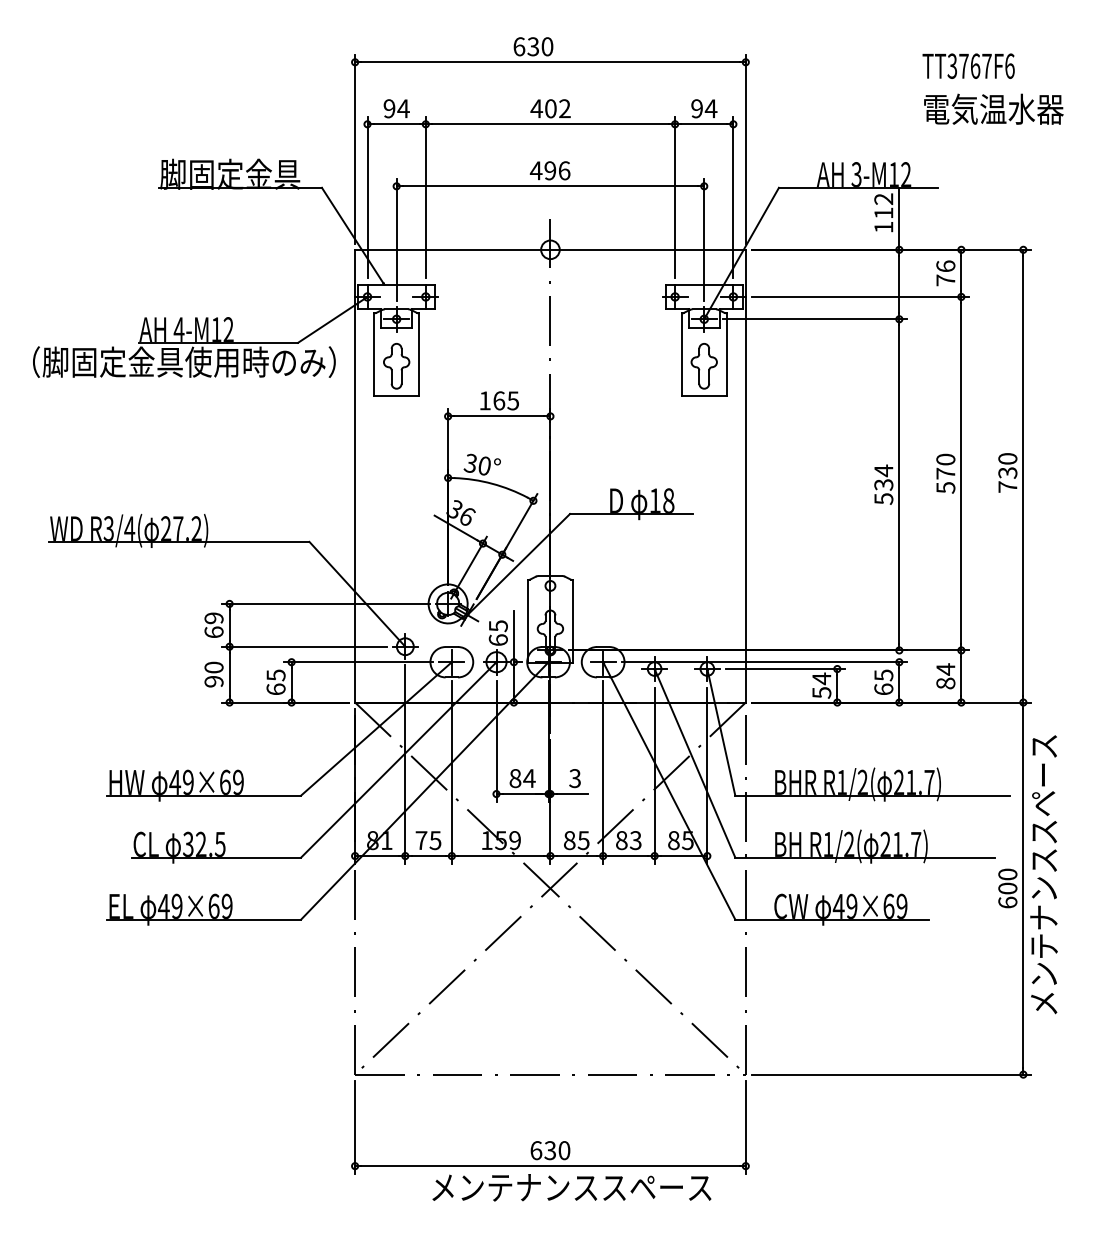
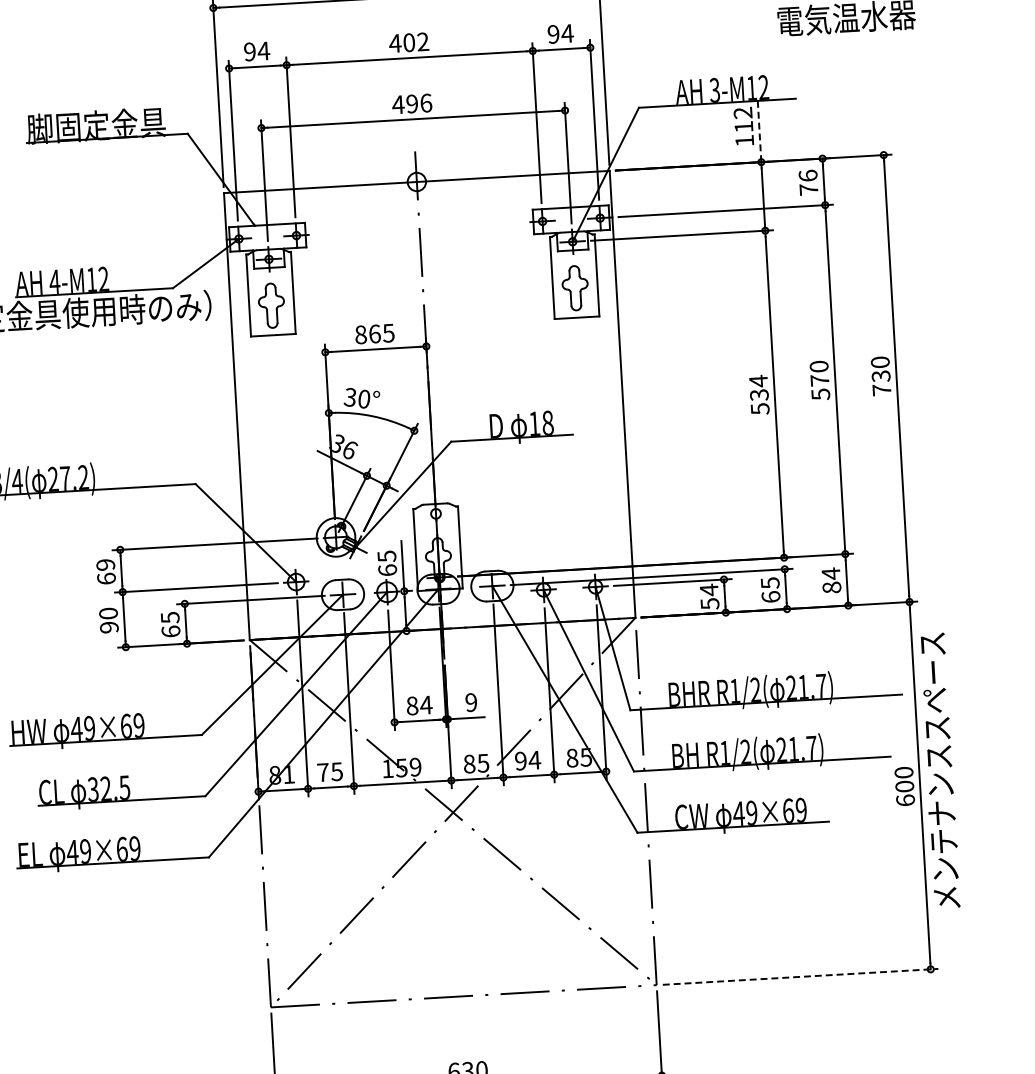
line: (899, 219) -> (759, 132), solid -> dashed
text: (484, 400) -> (360, 334), 165 -> 865
text: (574, 778) -> (470, 702), 3 -> 9
text: (629, 840) -> (528, 760), 83 -> 94
line: (891, 1074) -> (800, 976), solid -> dashed

